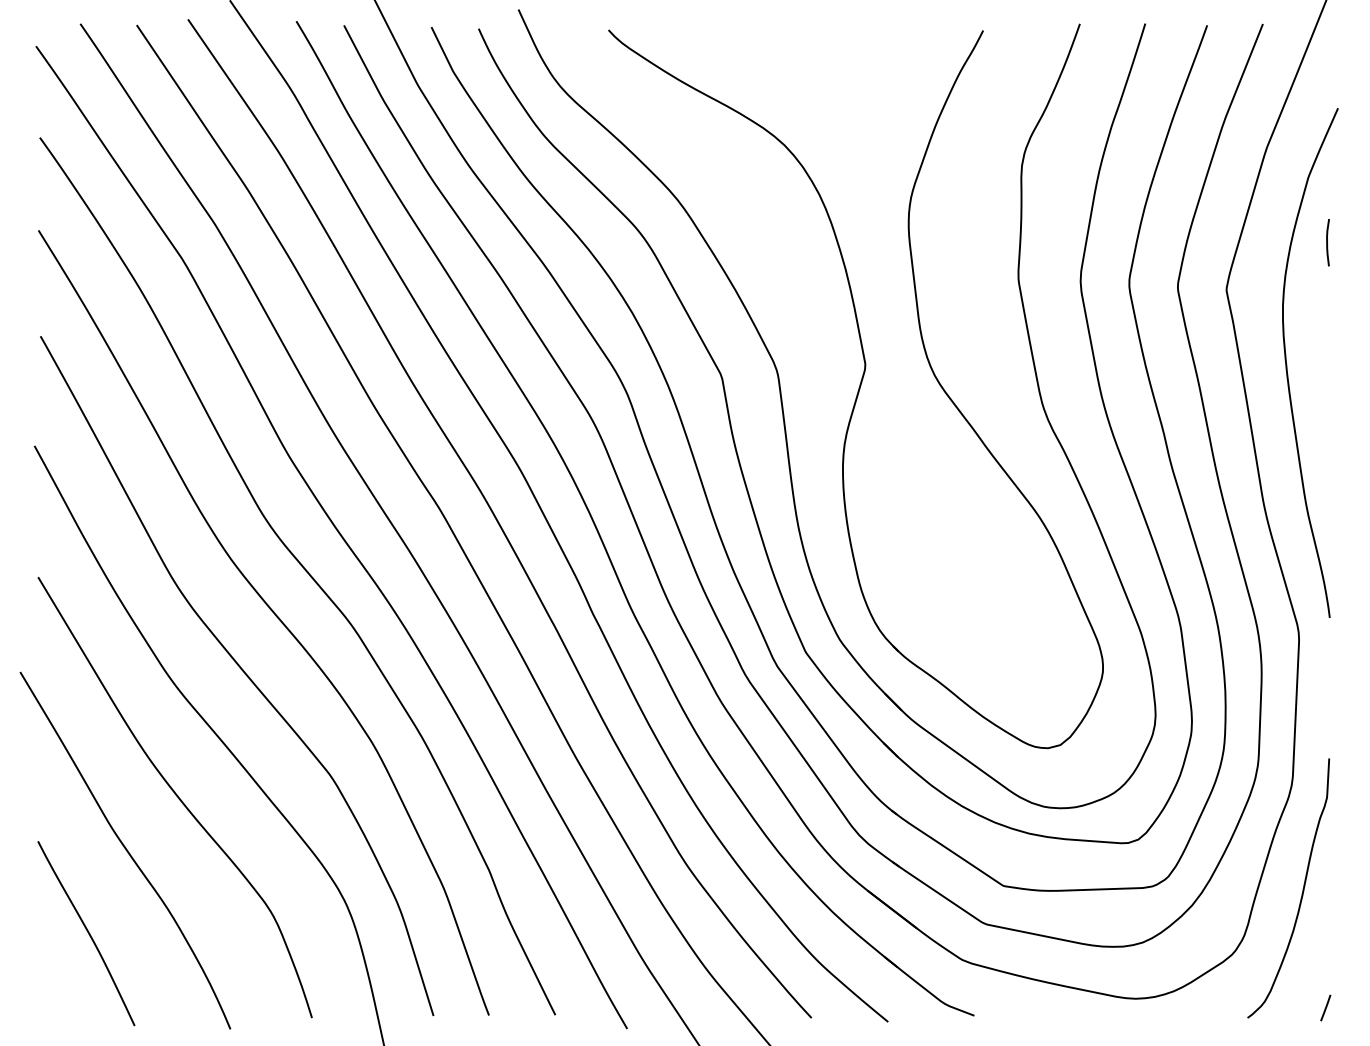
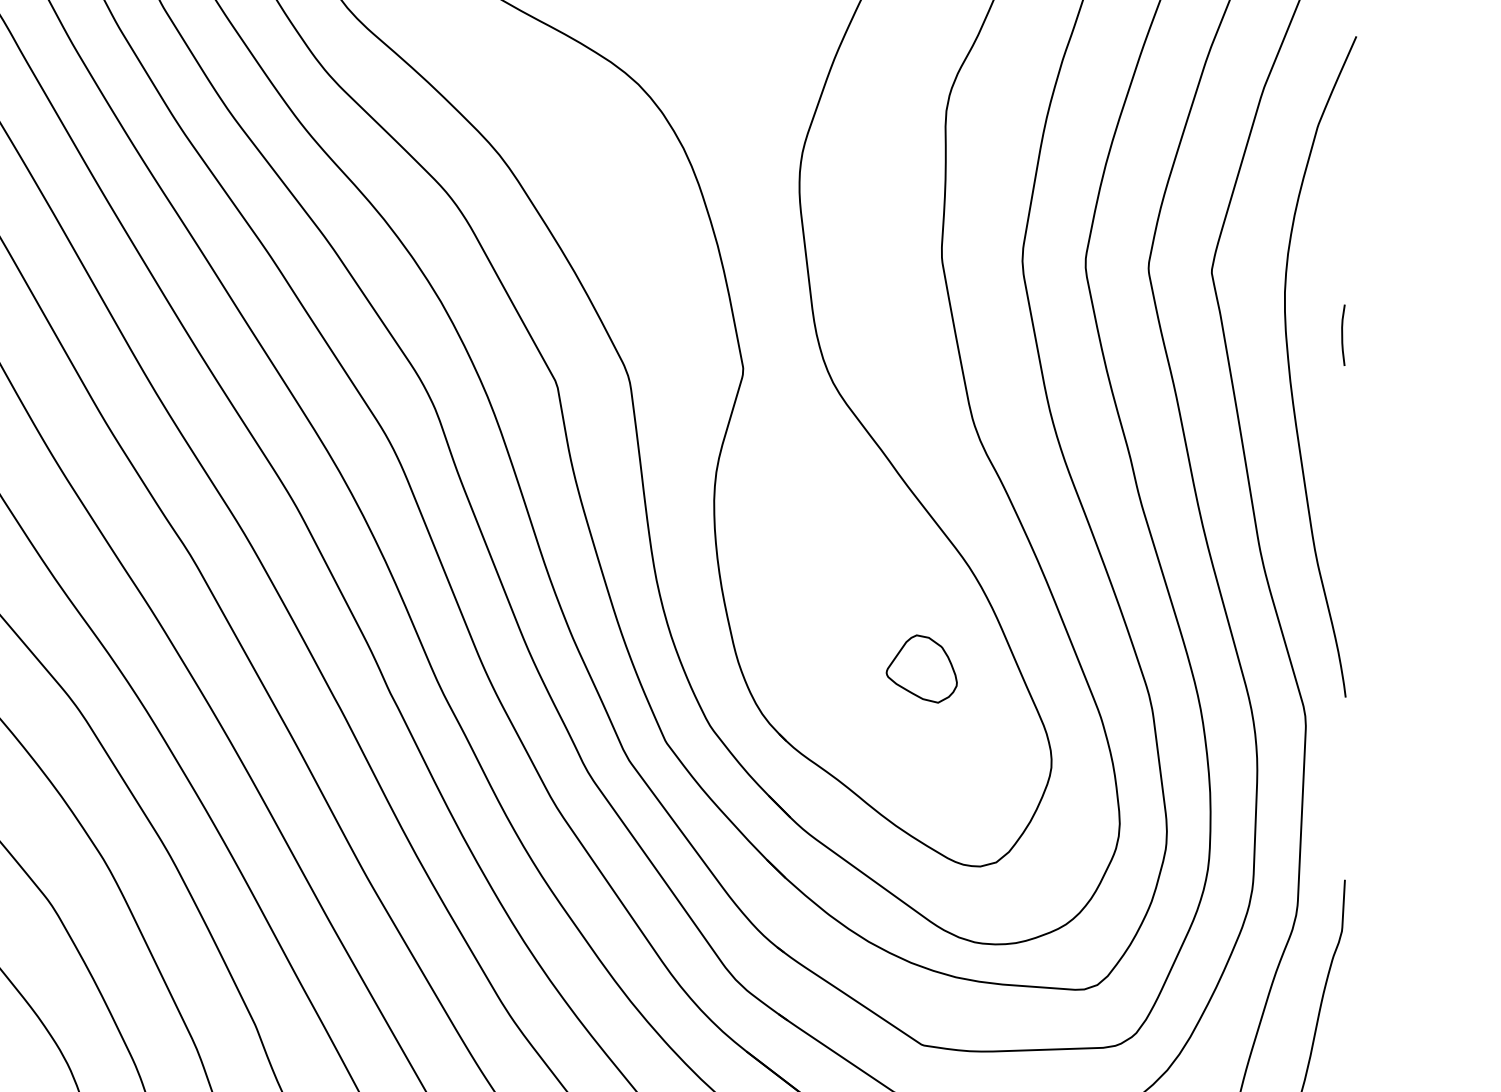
line: (1327, 242) -> (1342, 335), moved
part: (1002, 595) -> (921, 668), added

